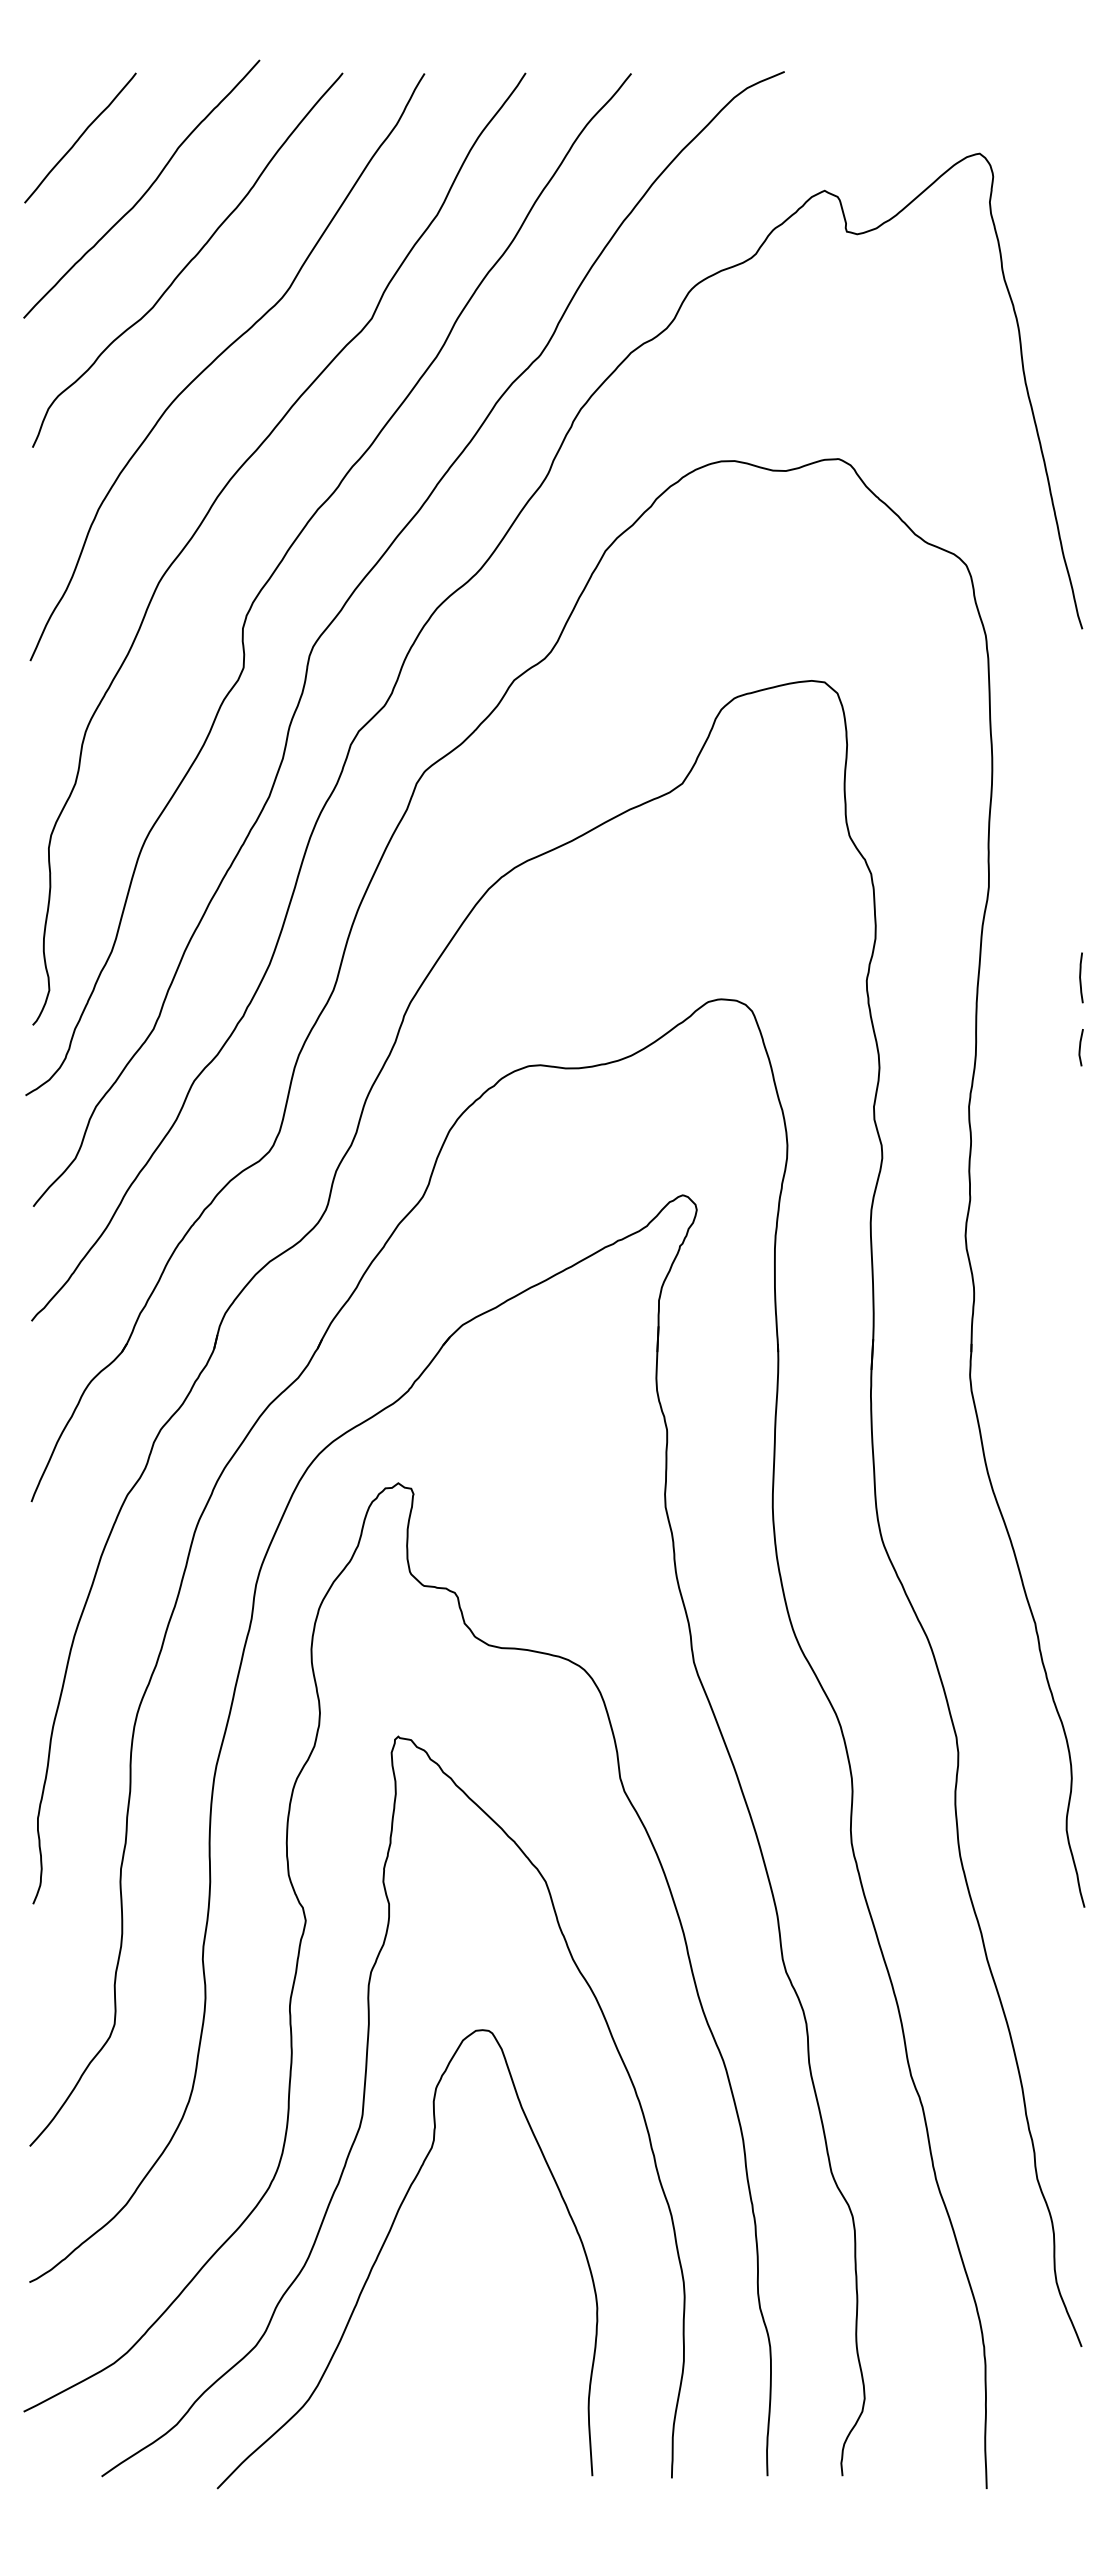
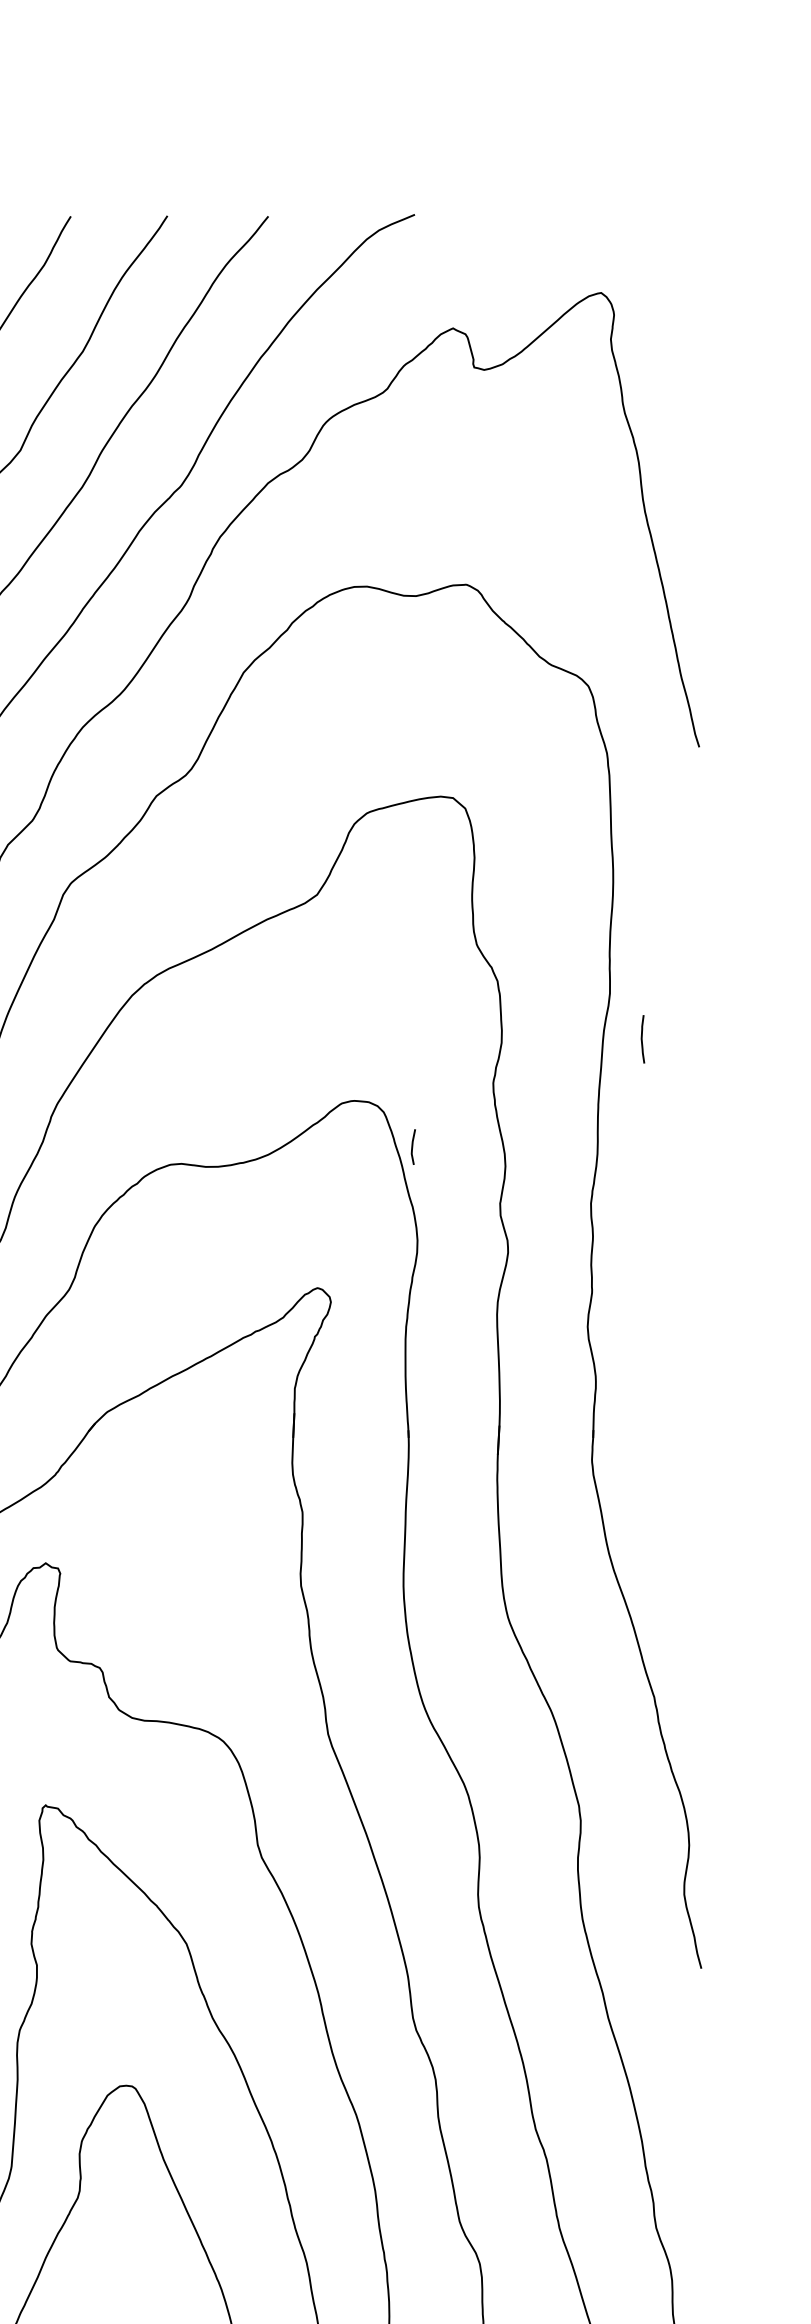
curve: (1080, 977) -> (642, 1038), moved
line: (1080, 1047) -> (412, 1146), moved

